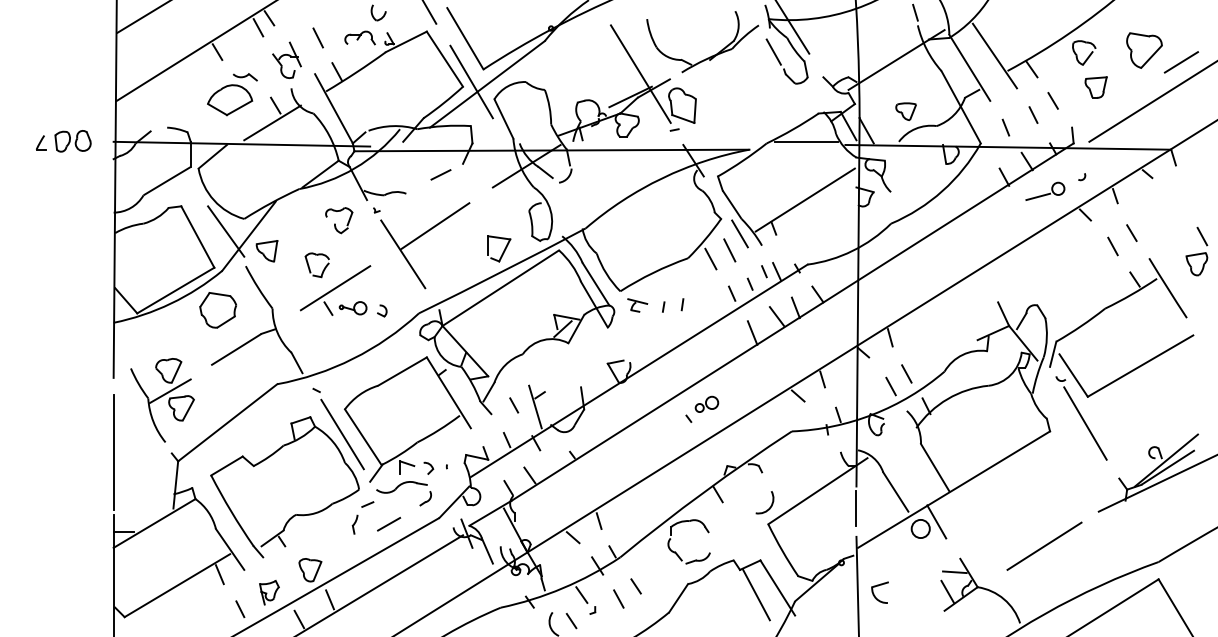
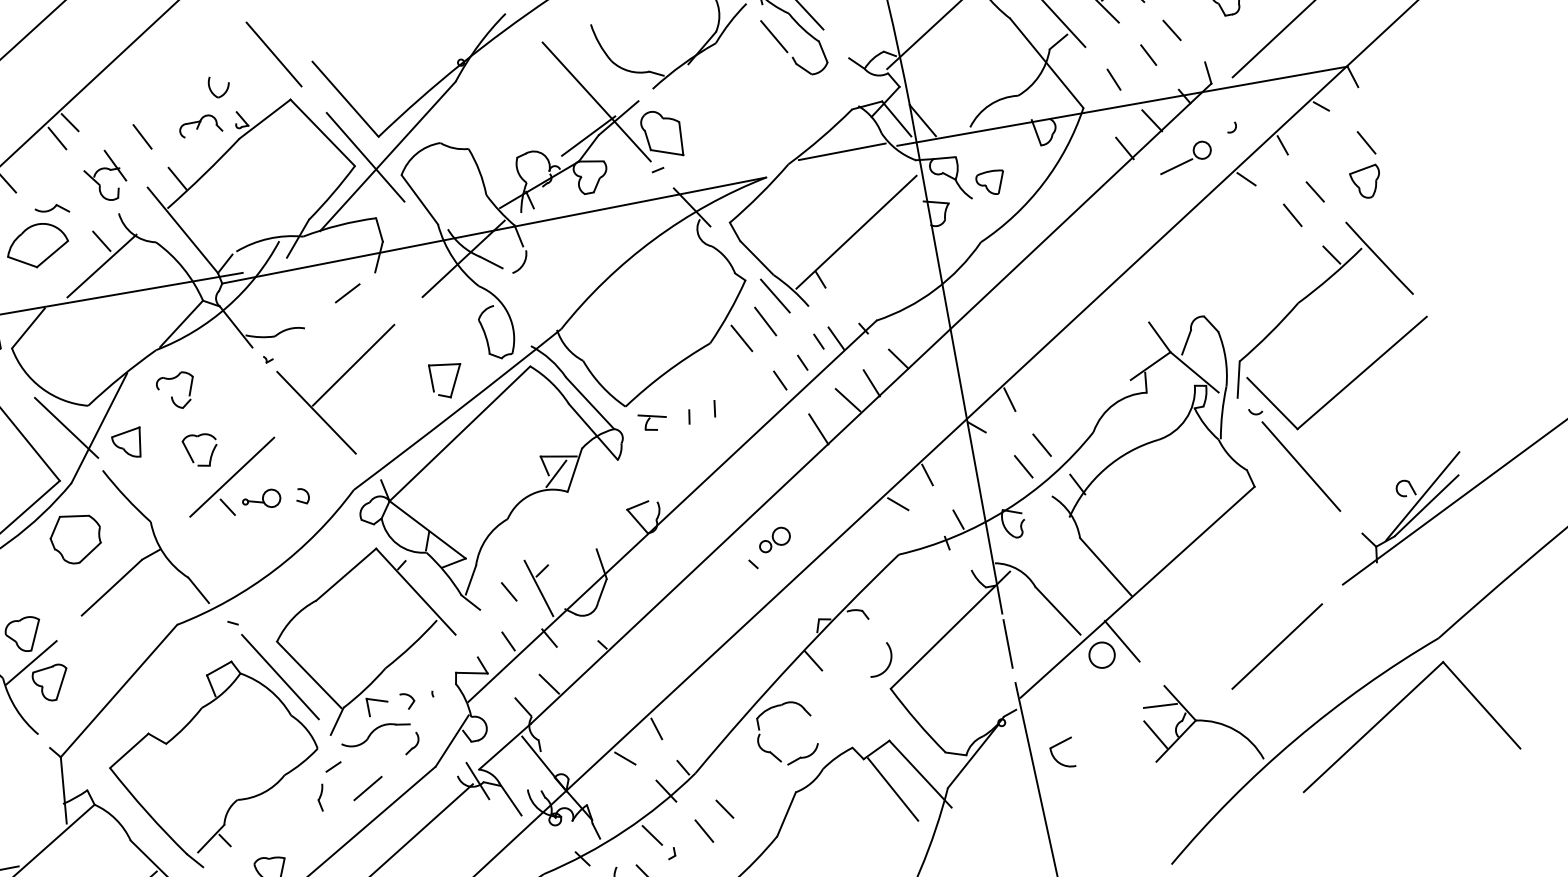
part: (905, 111) -> (990, 183), moved
part: (339, 220) -> (177, 391), moved
part: (1196, 251) -> (1362, 164), moved

